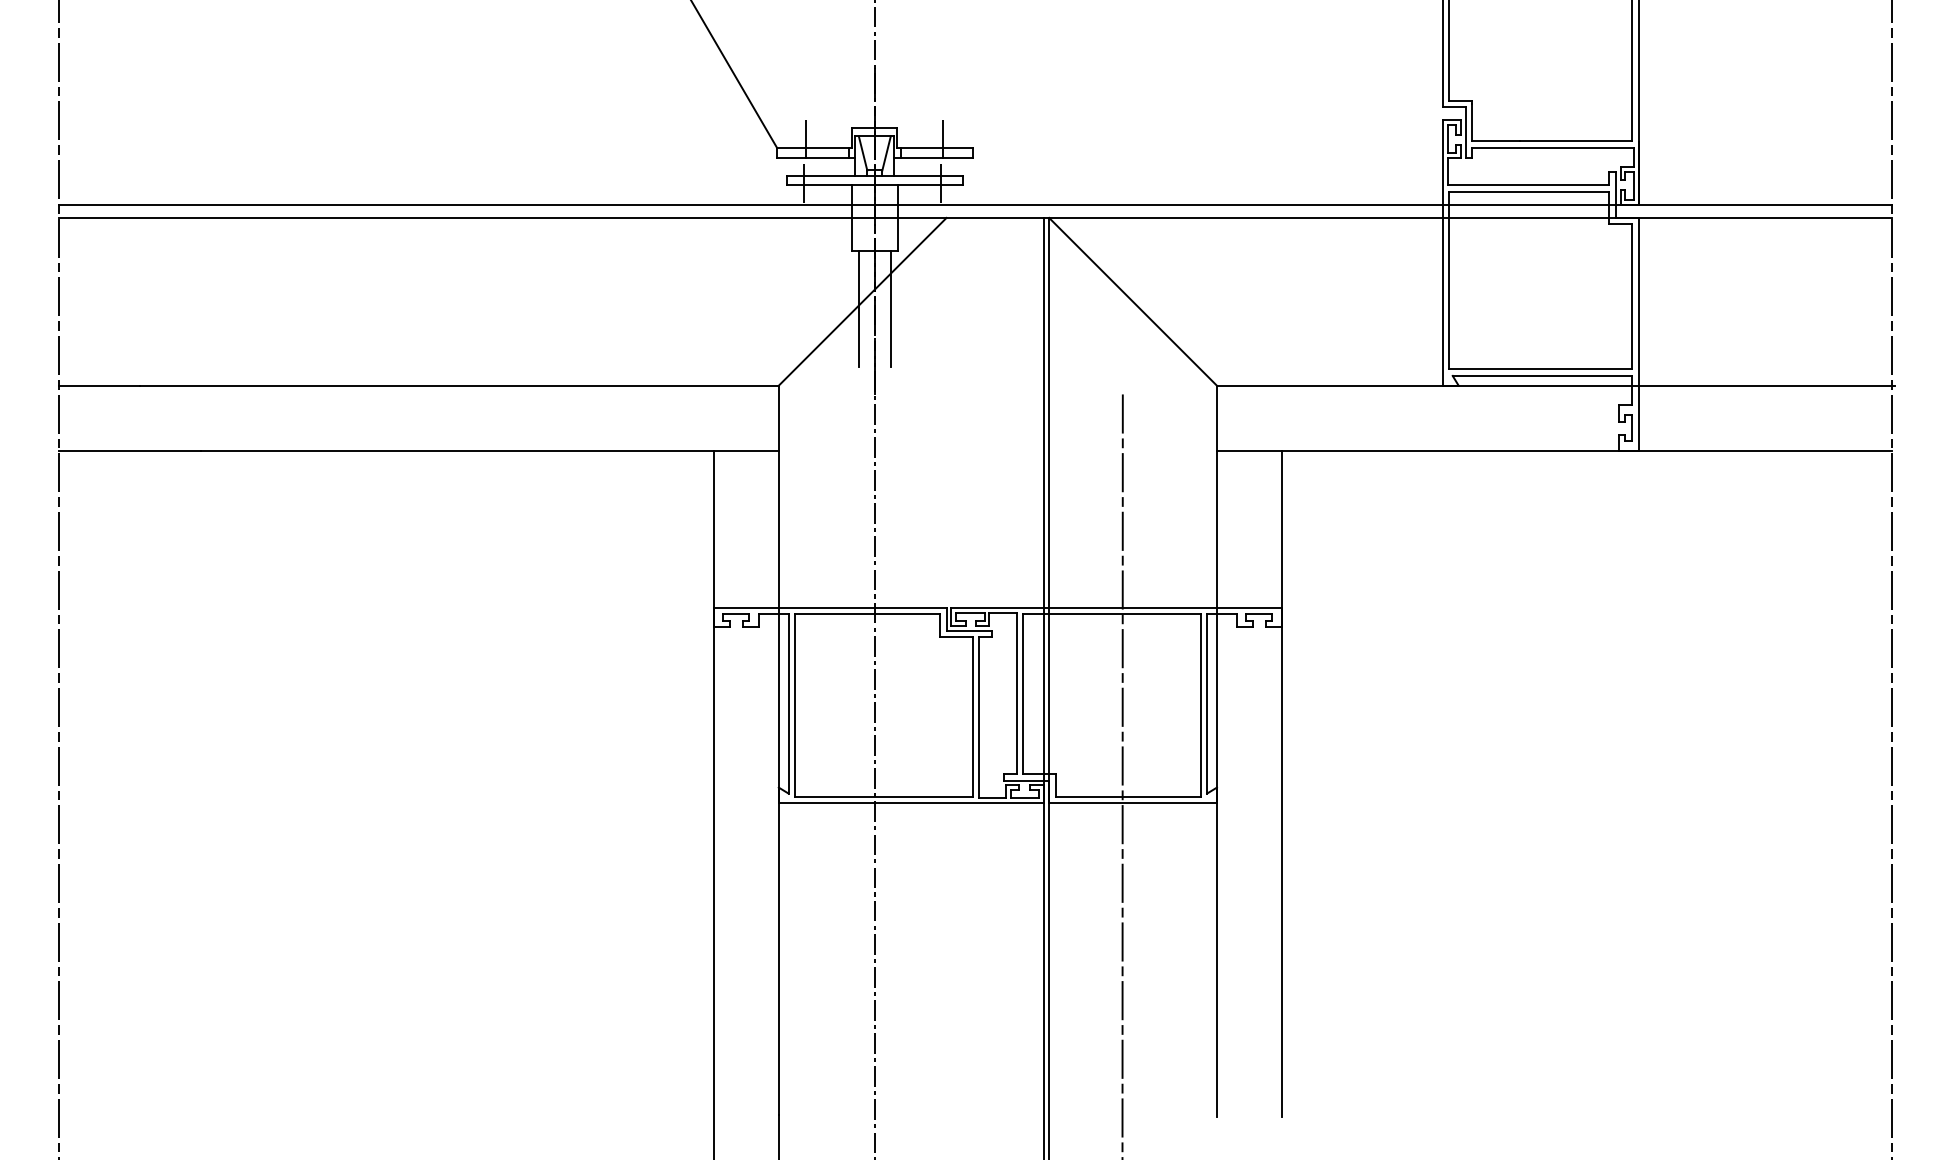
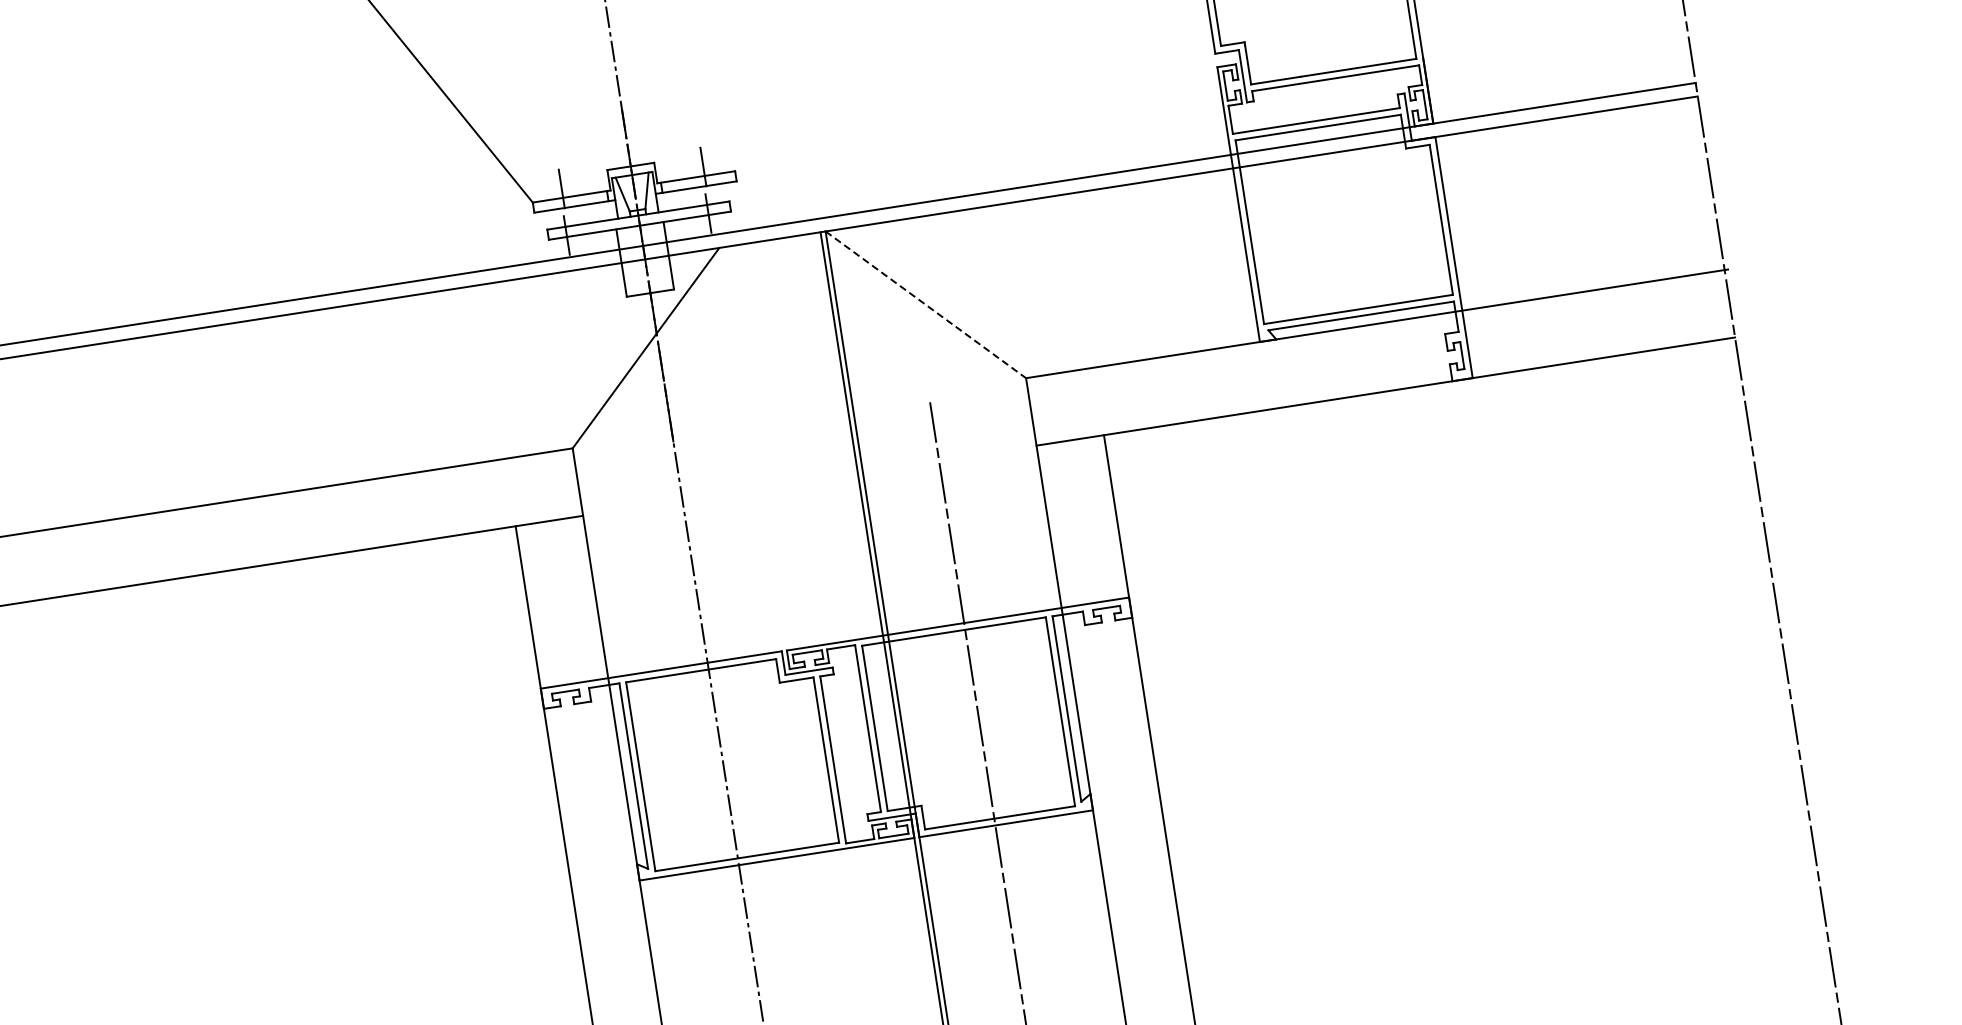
line: (1133, 301) -> (926, 304), solid -> dashed
line: (858, 308) -> (642, 355), removed
line: (891, 308) -> (676, 350), removed

